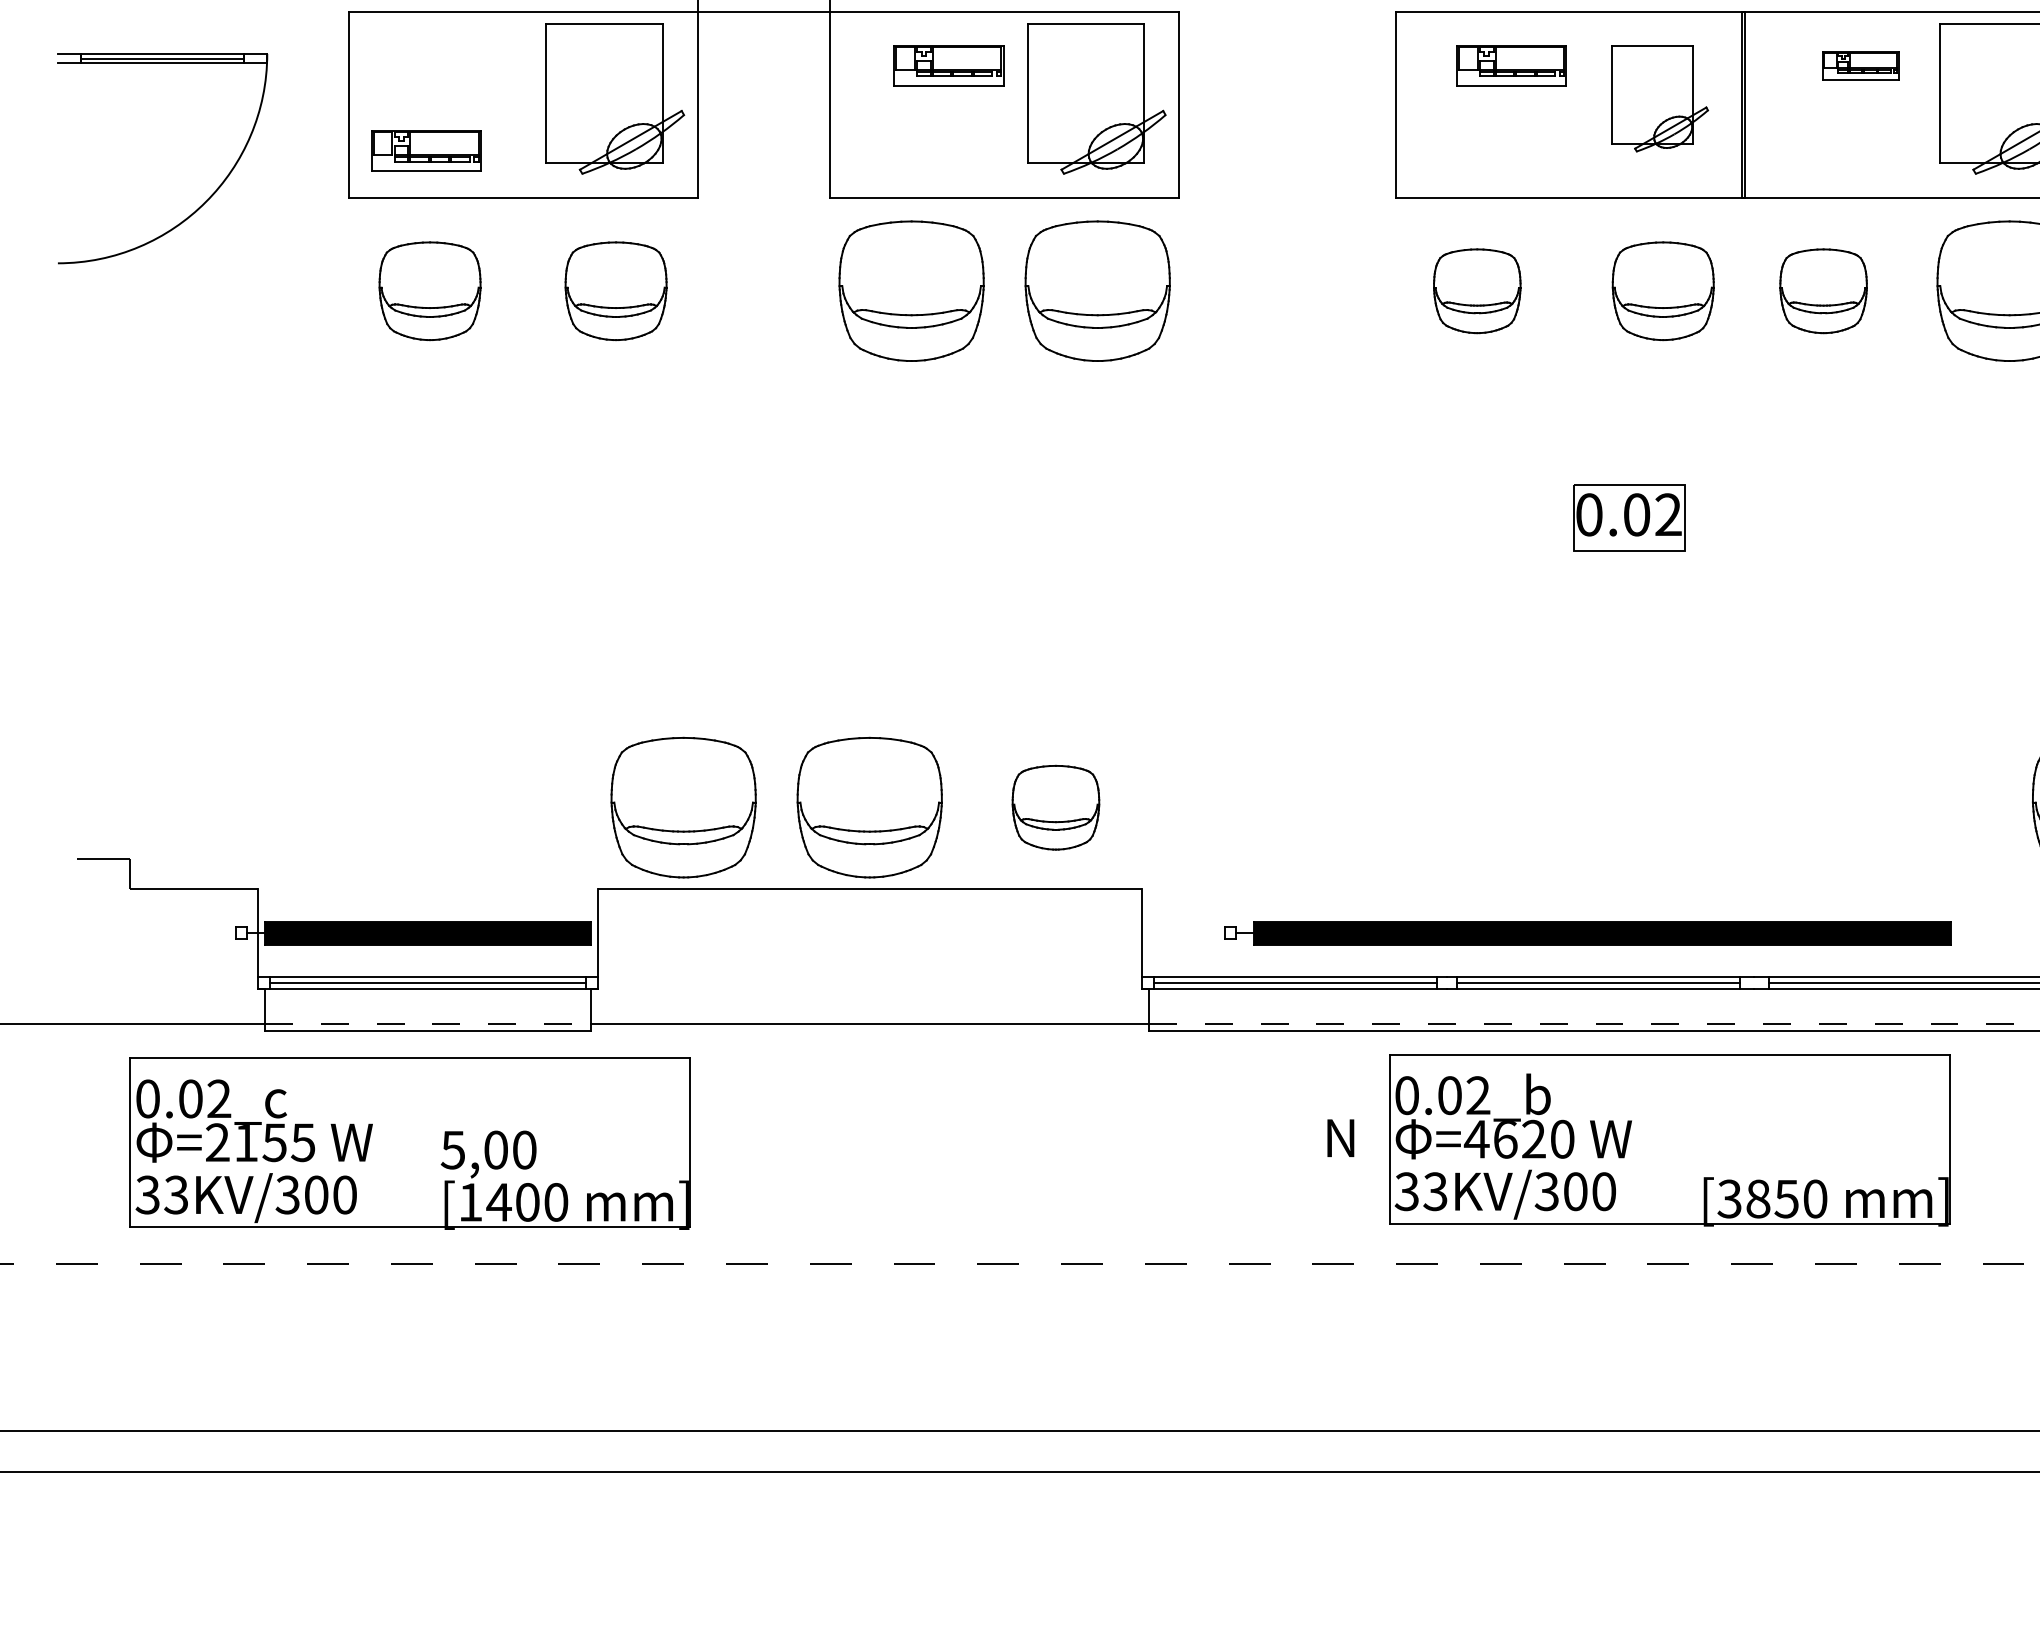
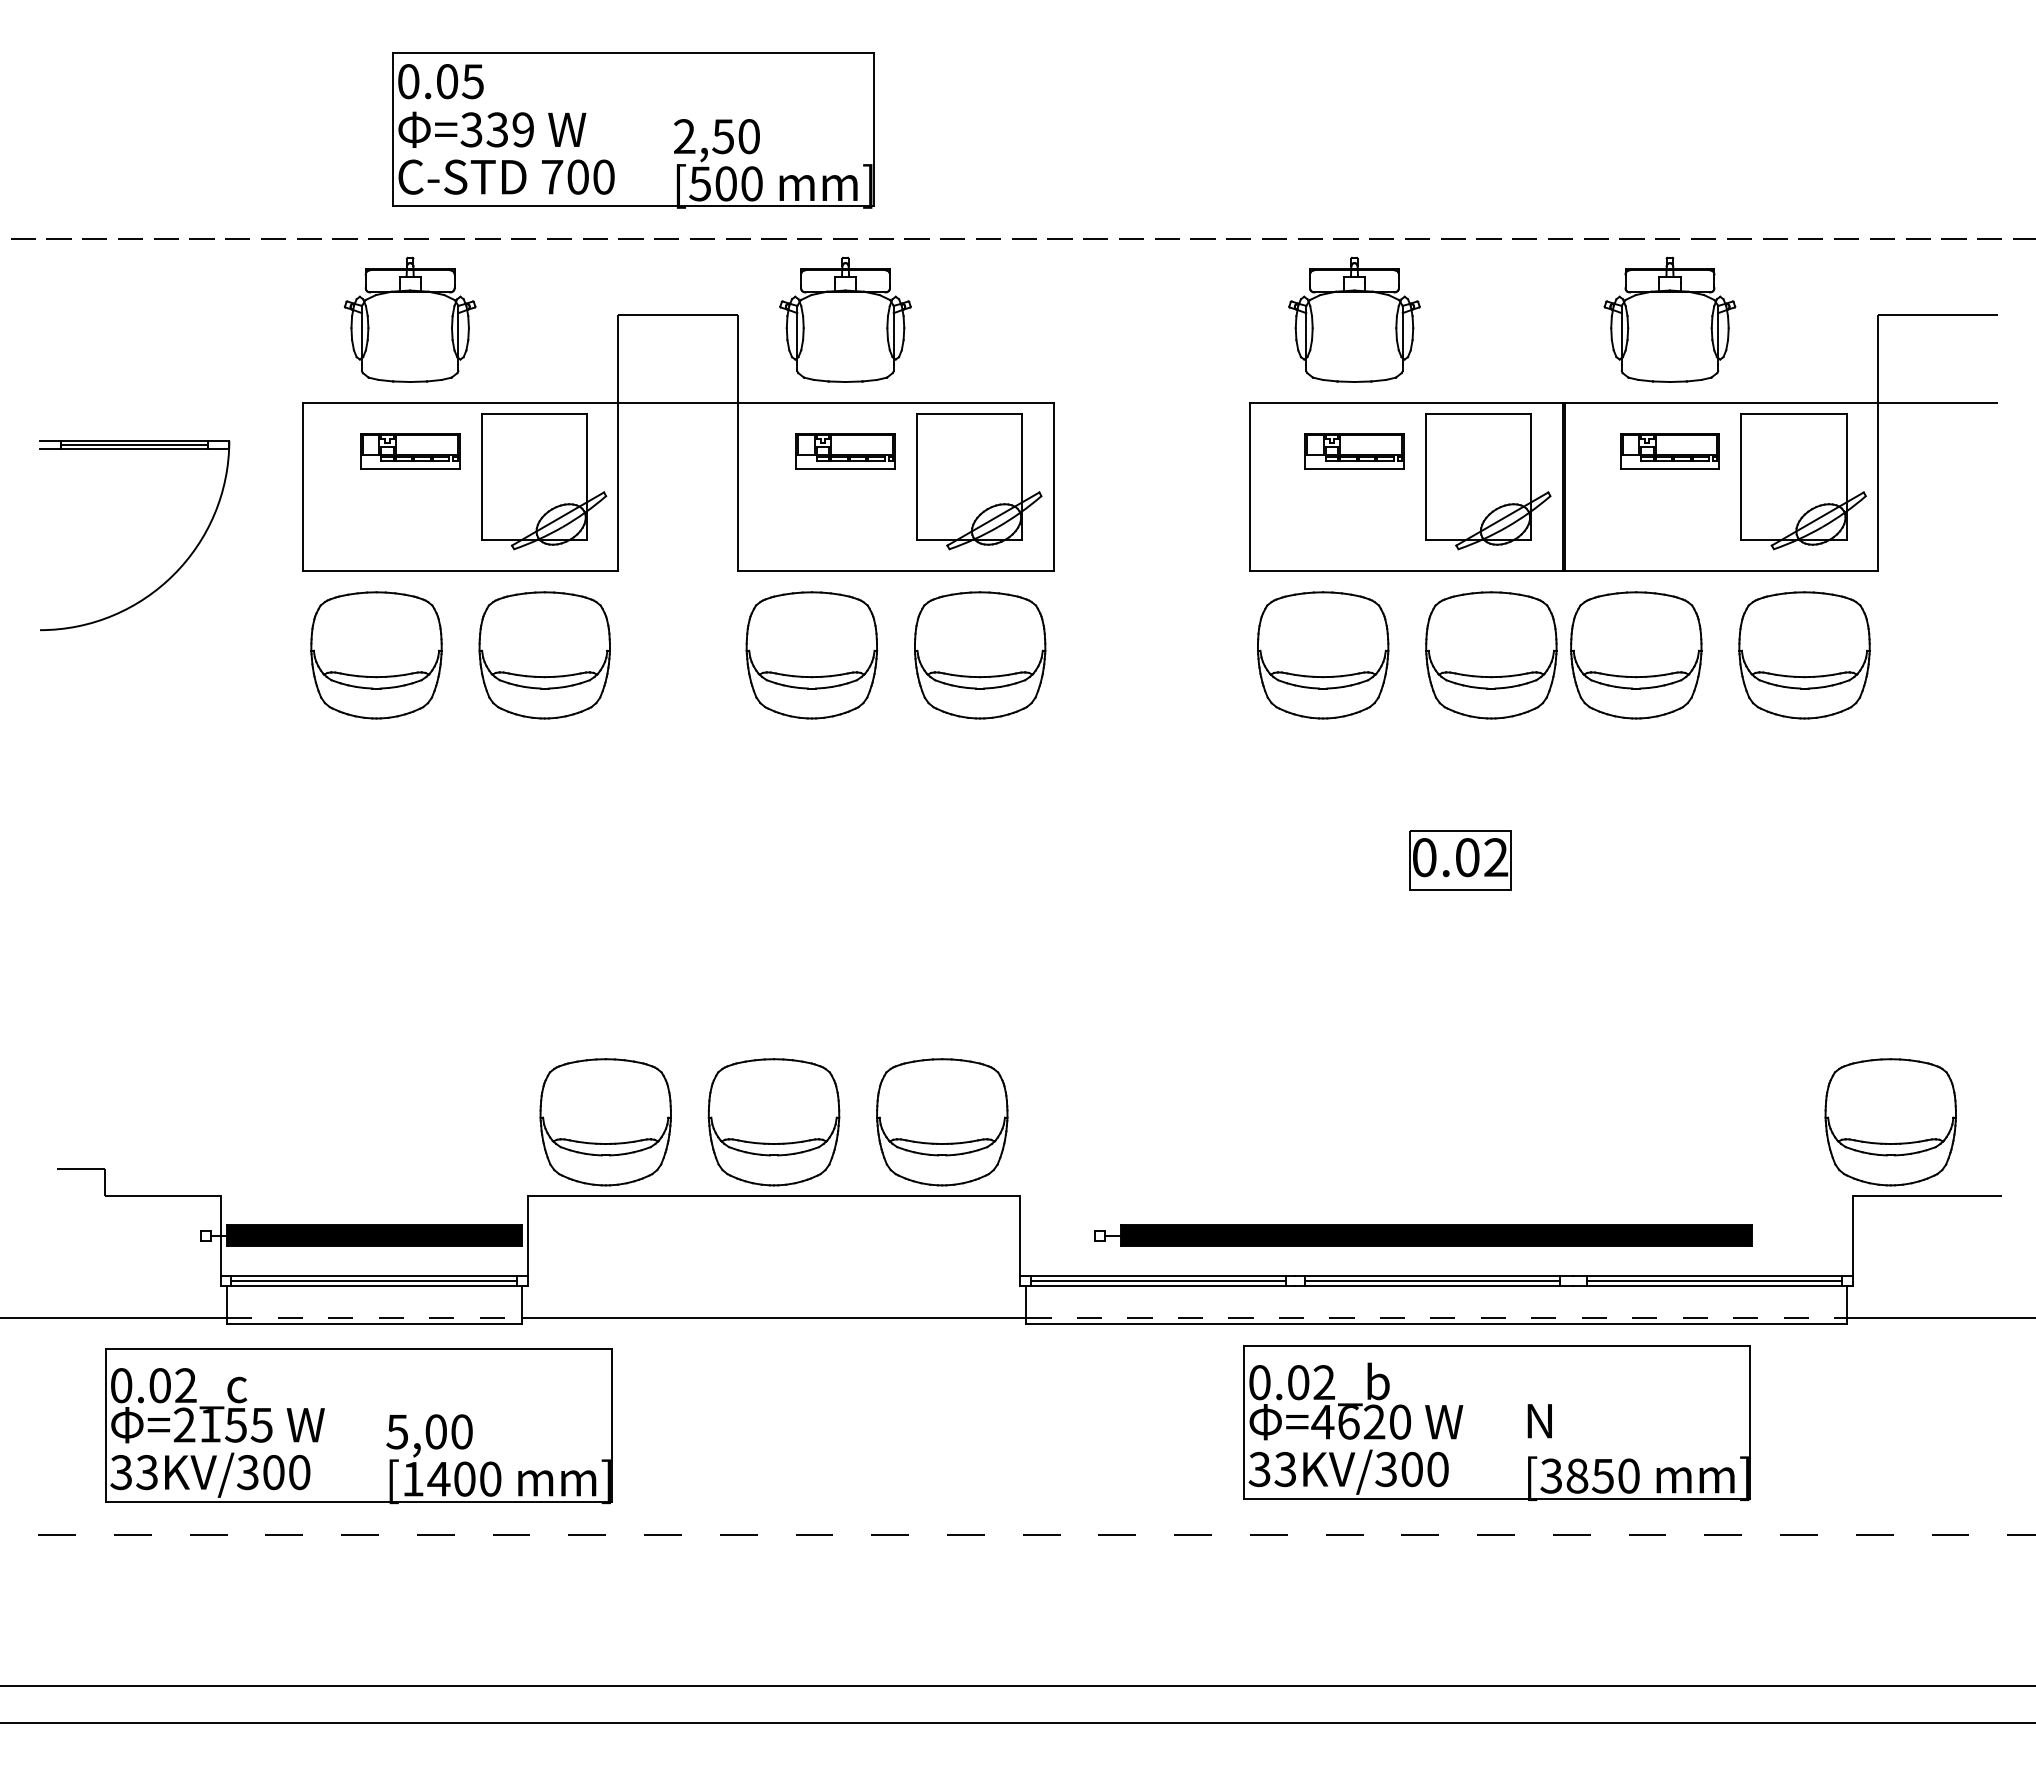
part: (1860, 65) -> (1669, 451), size x1.43
part: (1660, 98) -> (1488, 481), size x1.43
part: (426, 150) -> (410, 451), moved
part: (430, 291) -> (376, 655), size x1.43
part: (615, 291) -> (544, 655), size x1.43
part: (1477, 291) -> (1323, 655), size x1.67
part: (1663, 291) -> (1491, 655), size x1.43
part: (1823, 291) -> (1636, 655), size x1.67
part: (1056, 807) -> (942, 1122), size x1.67
text: (1340, 1138) -> (1539, 1421), moved

